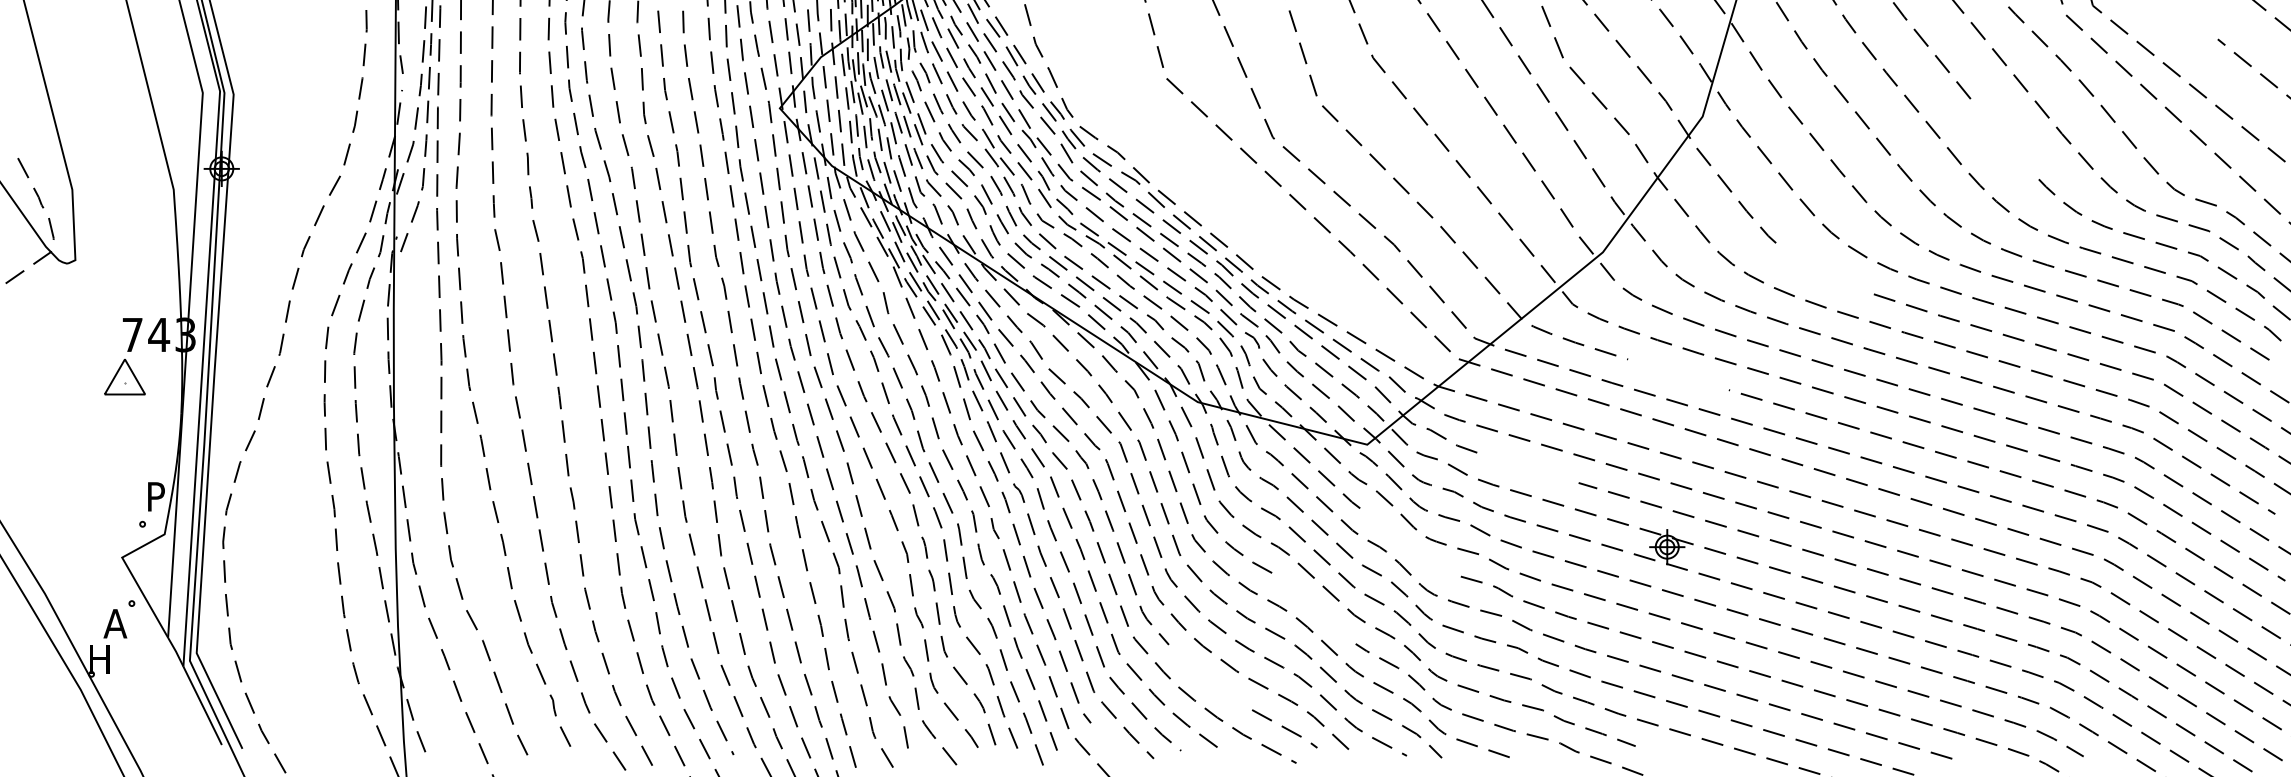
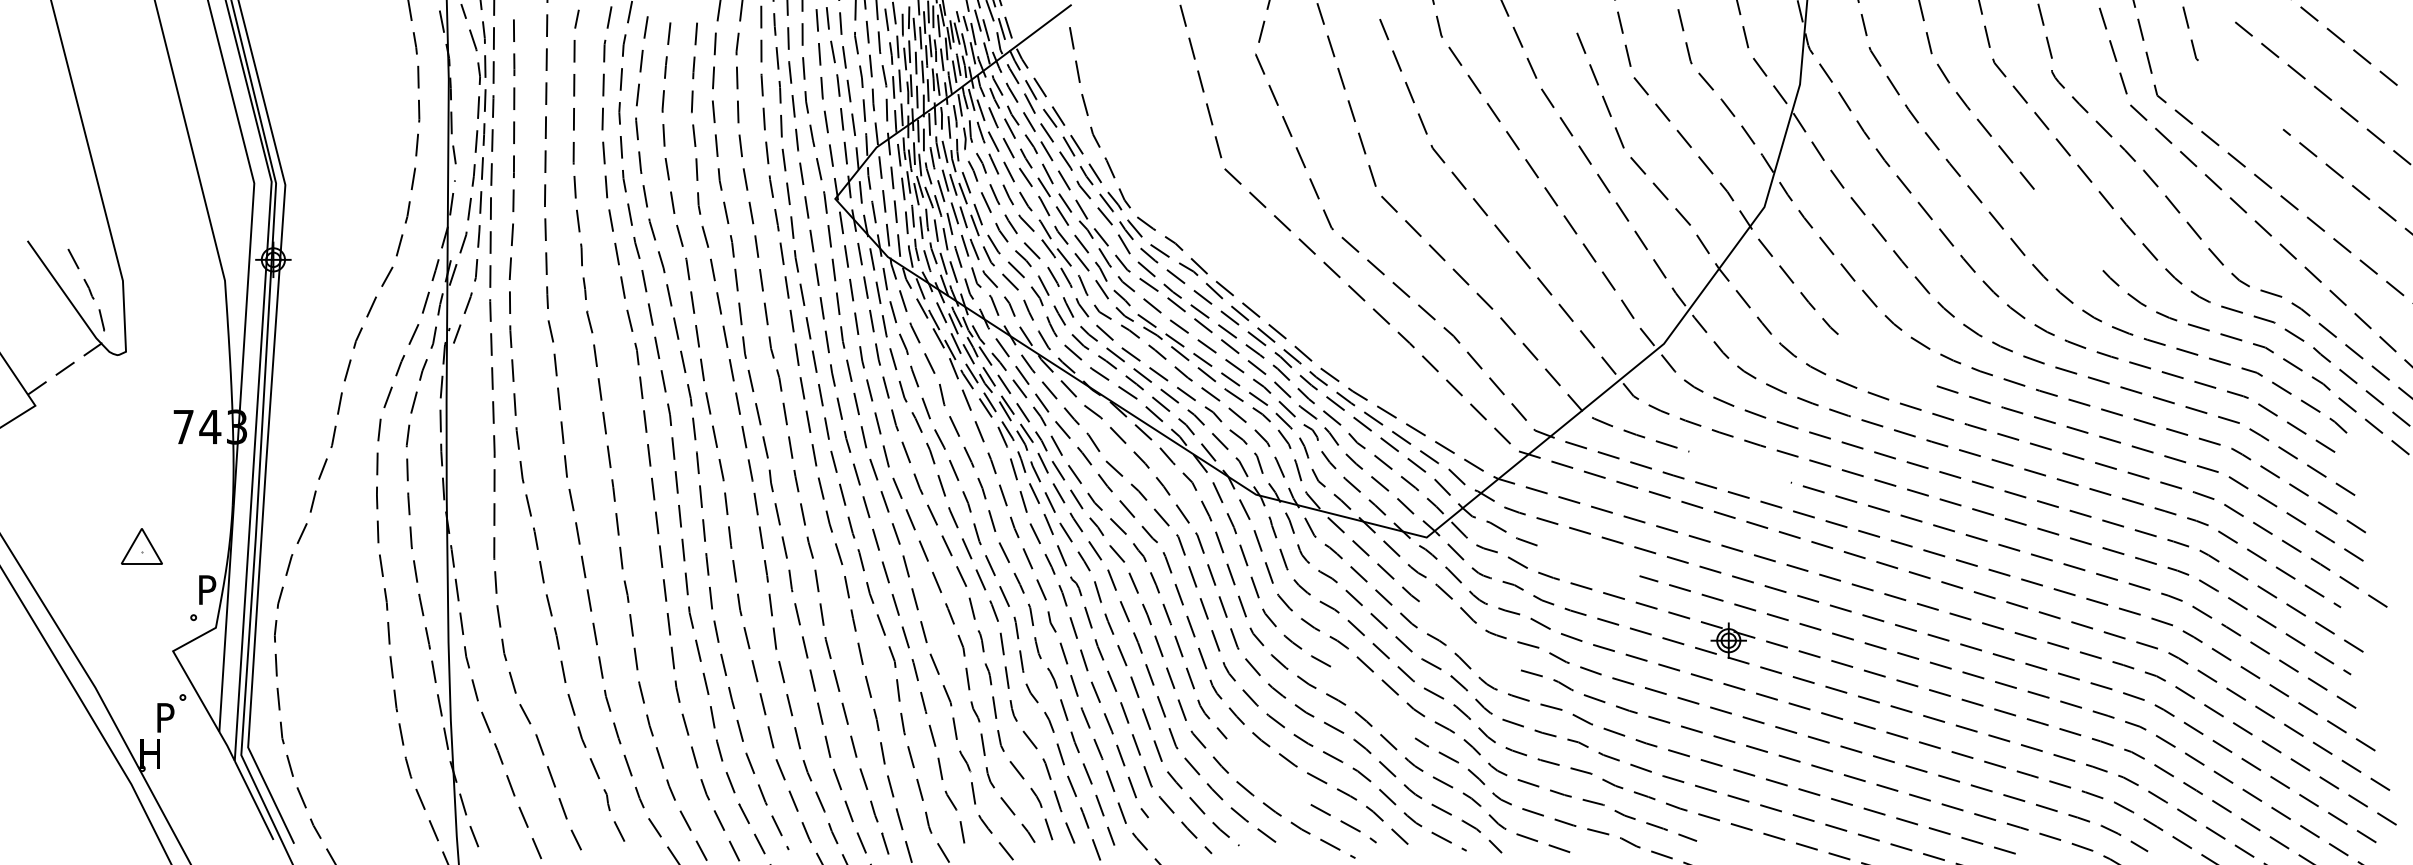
part: (124, 377) -> (141, 546), moved
text: (115, 623) -> (166, 717), A -> P

